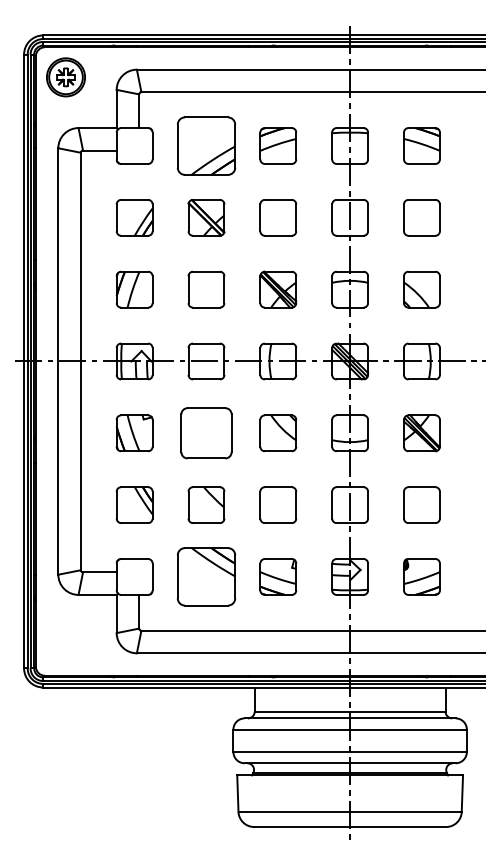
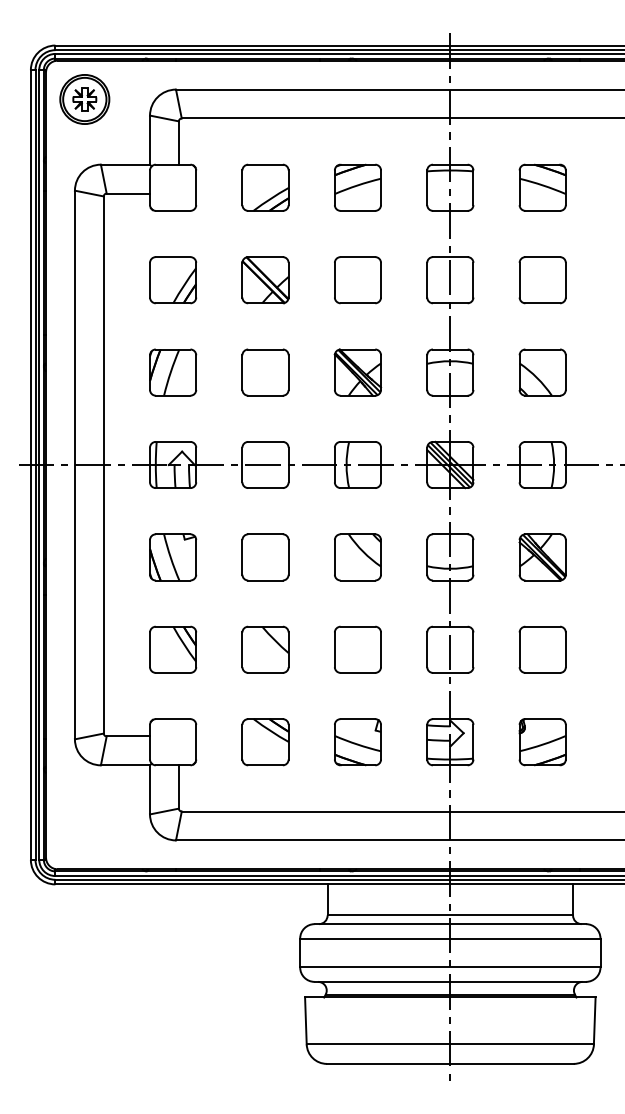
part: (206, 145) -> (265, 187), size x0.62
part: (206, 433) -> (265, 557), size x0.71
part: (206, 577) -> (265, 742), size x0.62

